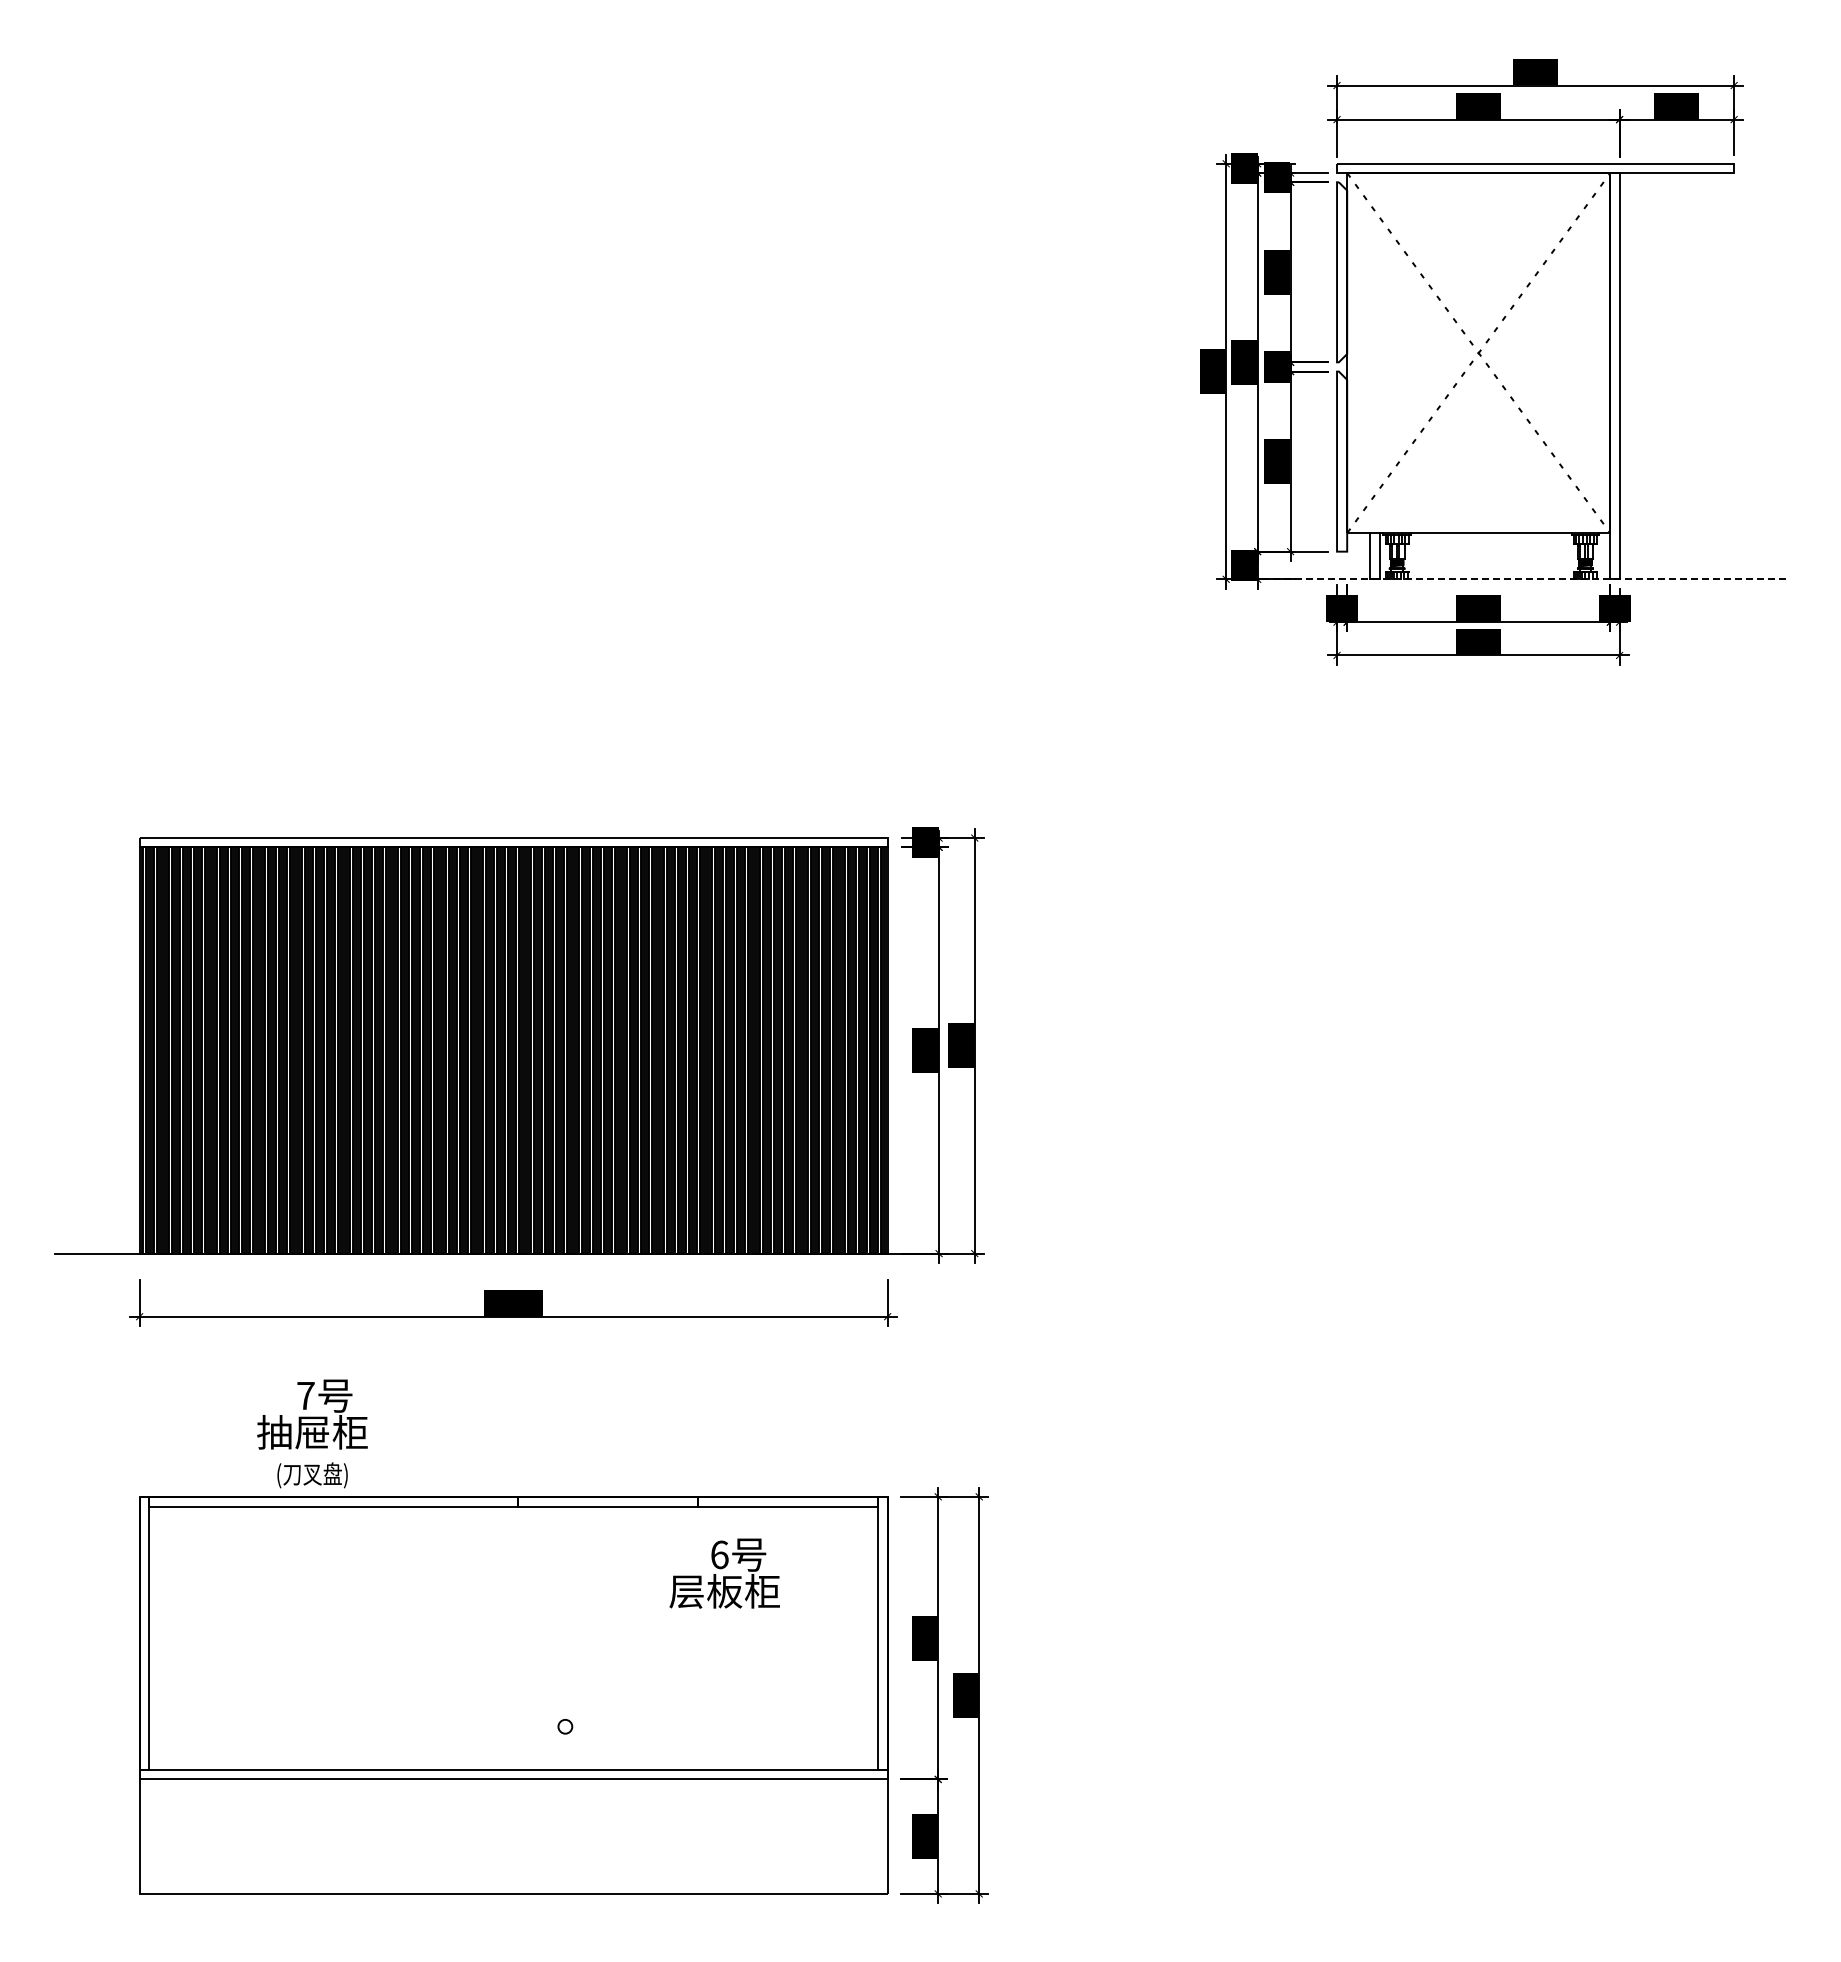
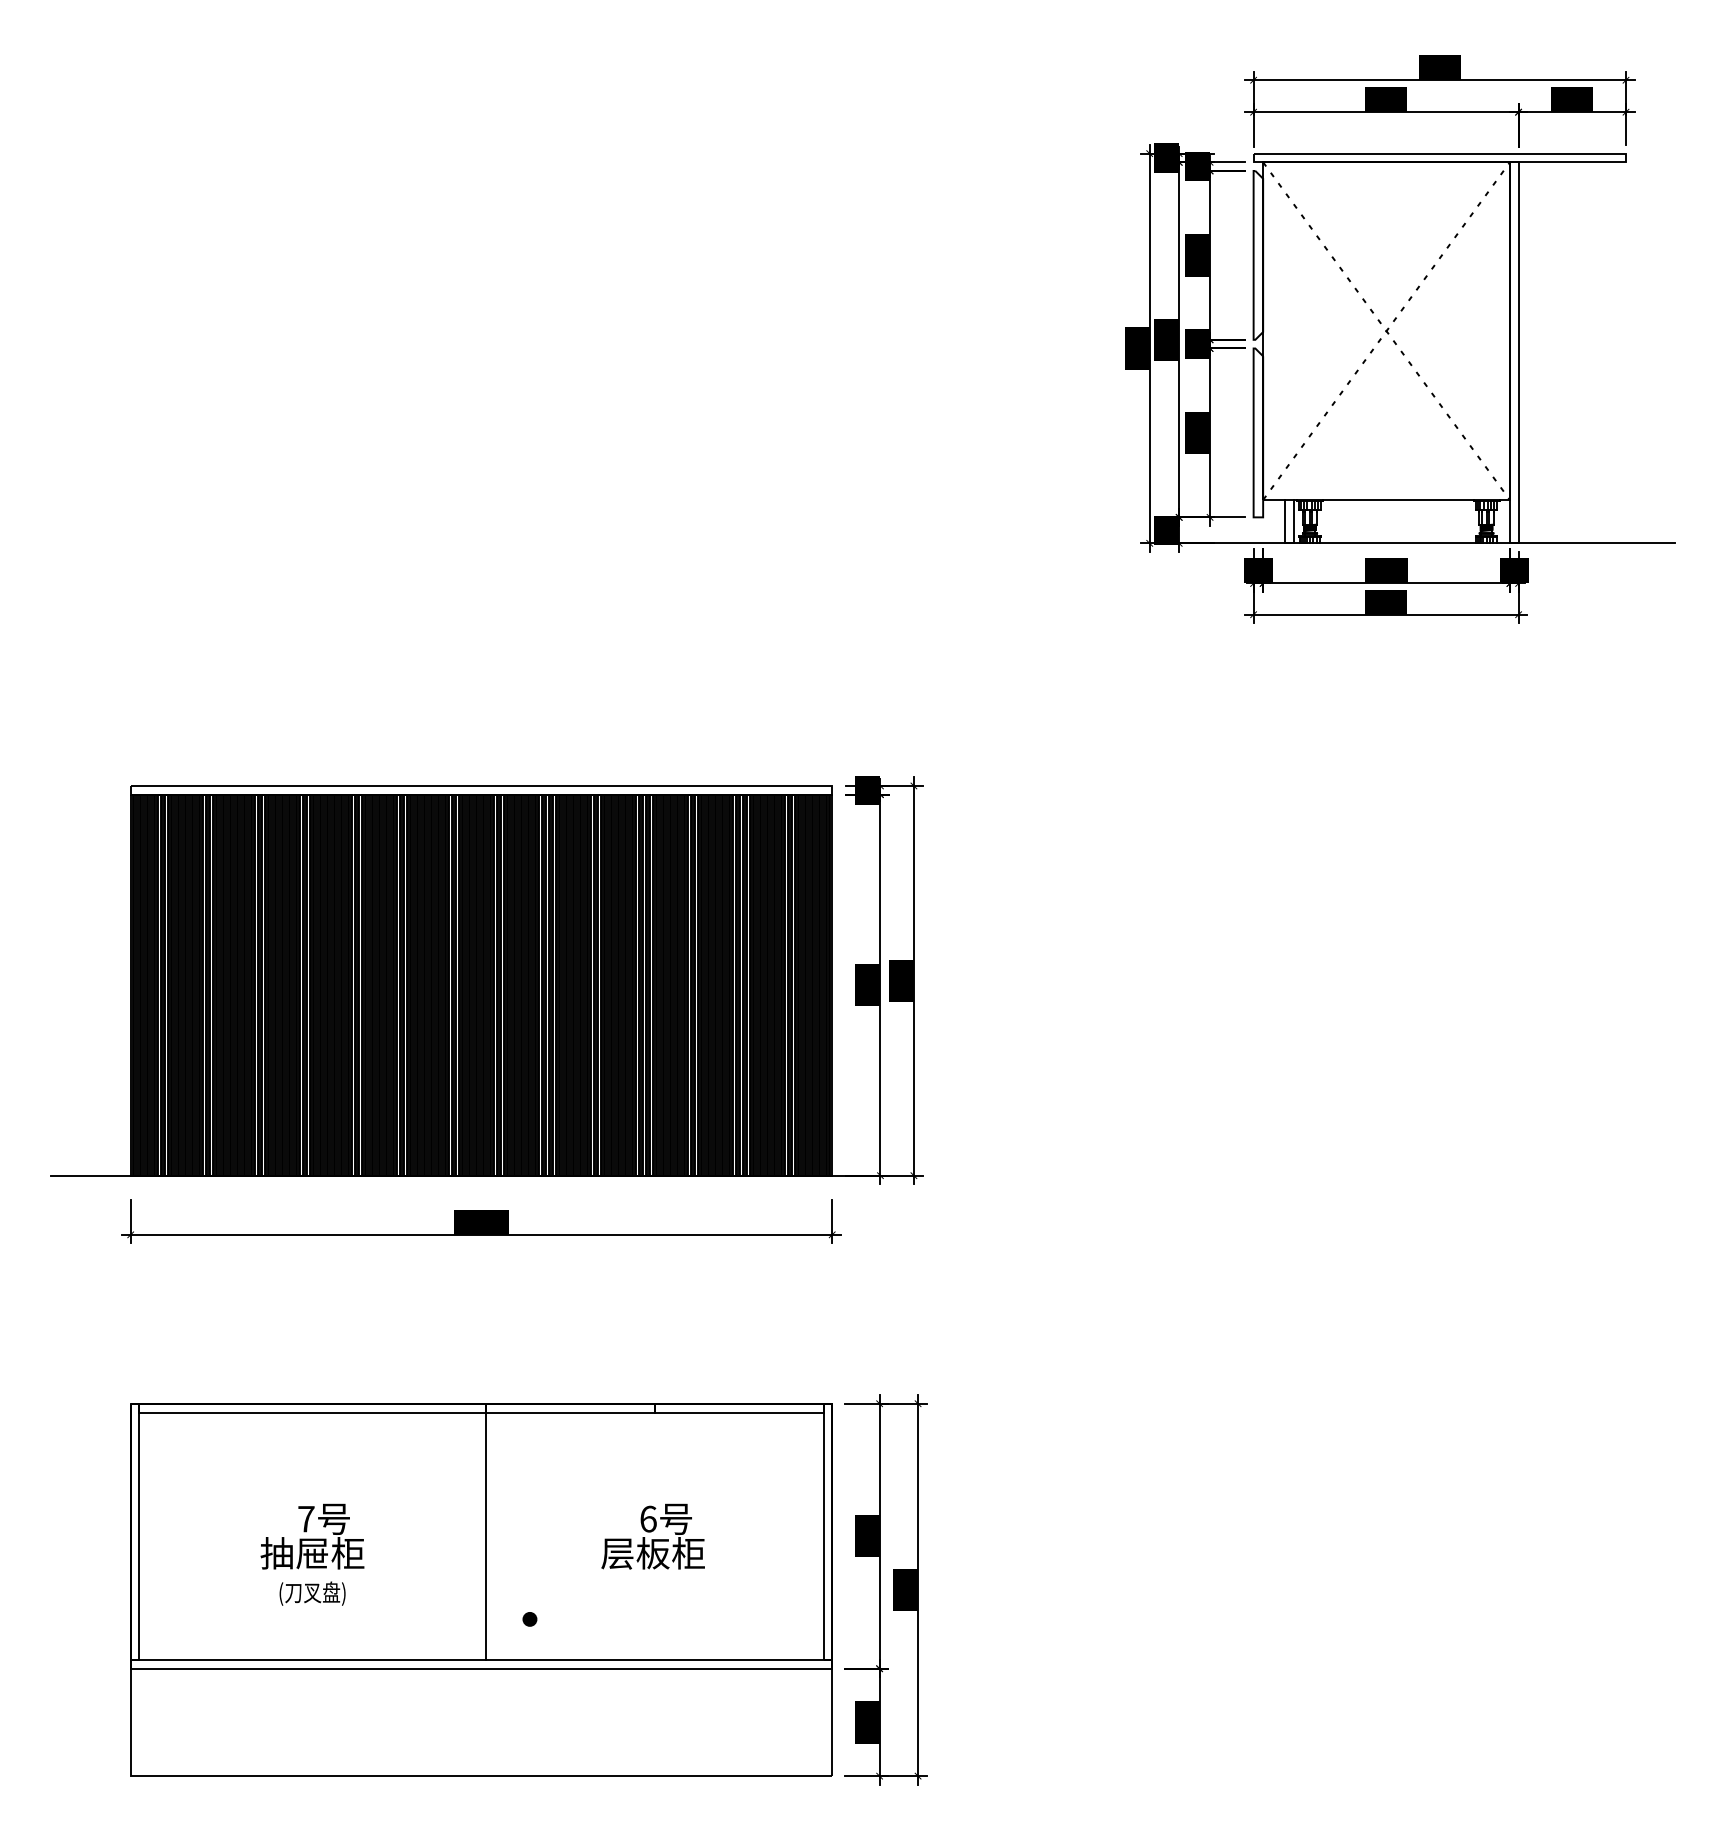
line: (1524, 579) -> (1429, 543), dashed -> solid
text: (312, 1433) -> (312, 1554), moved
text: (724, 1573) -> (652, 1536), moved
line: (518, 1638) -> (486, 1536), added
fill: (565, 1726) -> (530, 1619), added

